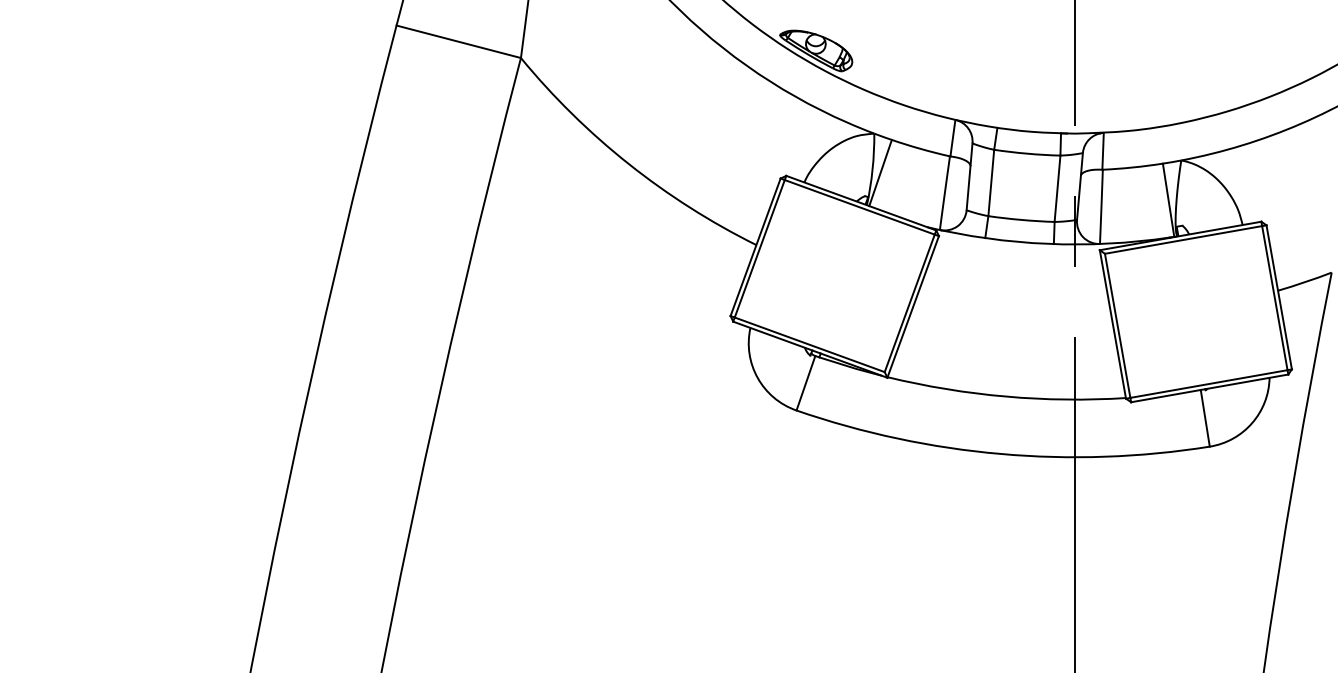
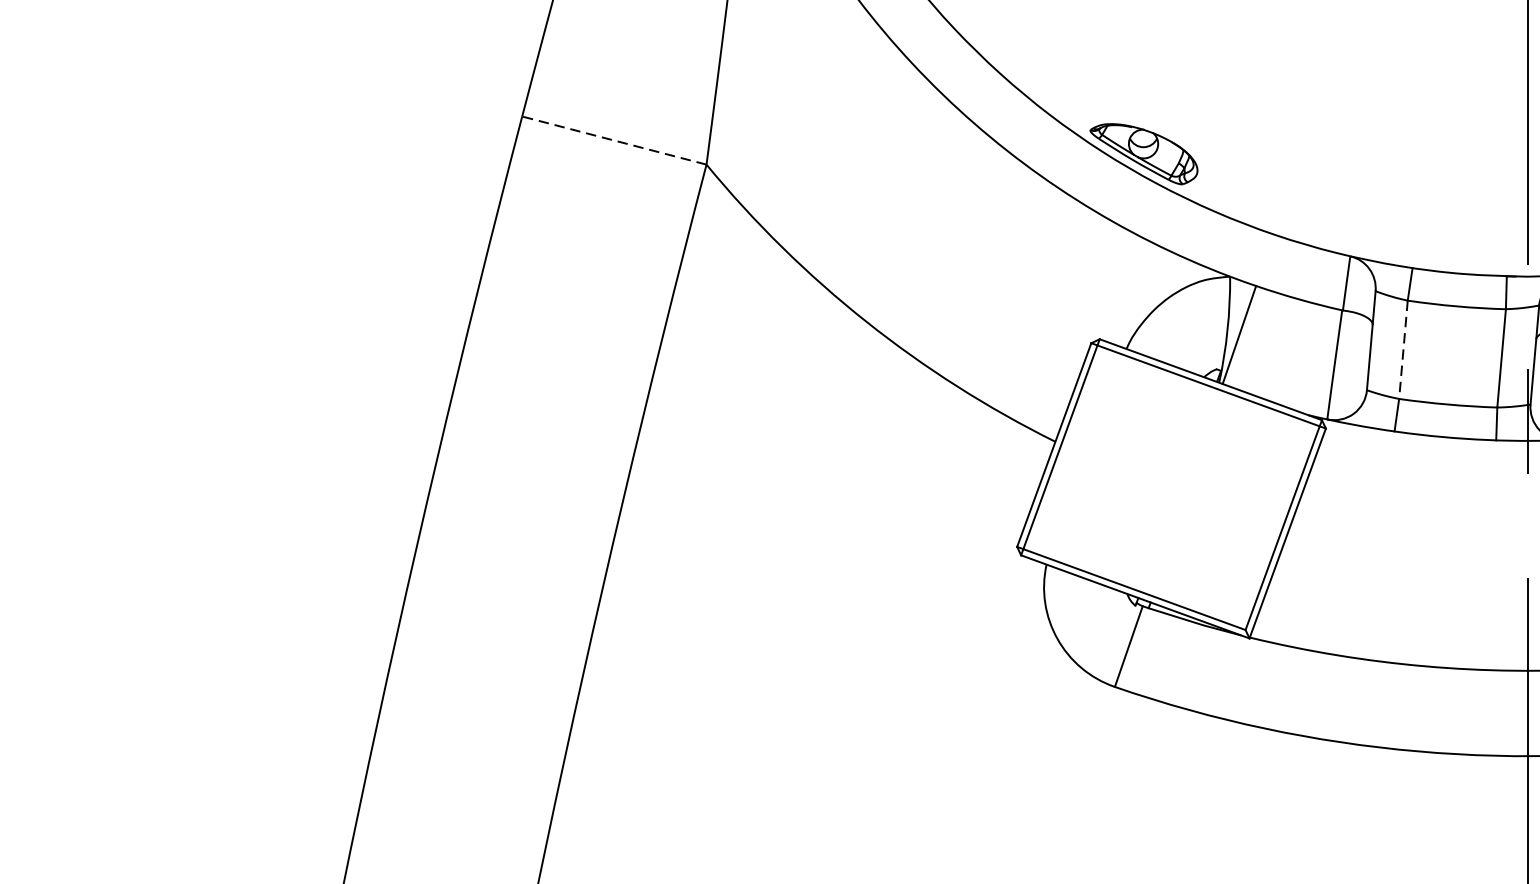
line: (458, 41) -> (613, 140), solid -> dashed
line: (991, 183) -> (1403, 350), solid -> dashed

